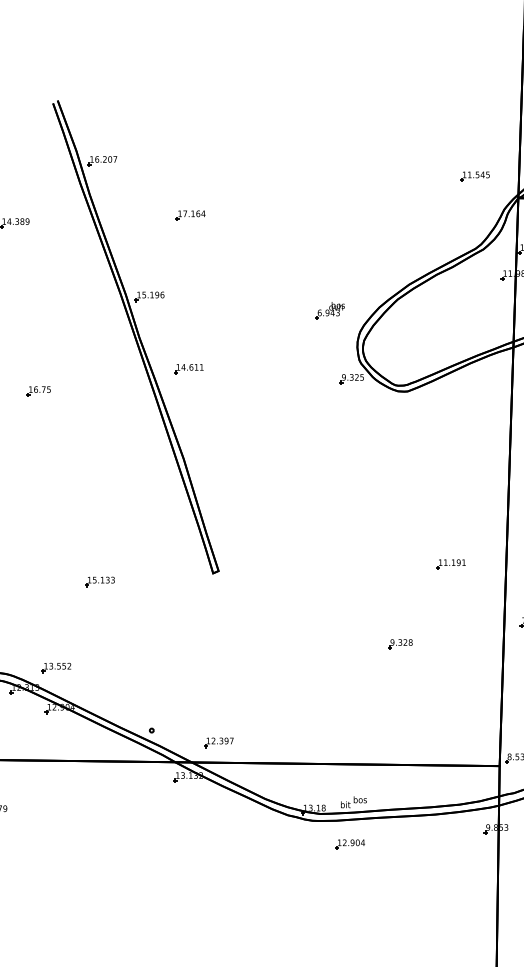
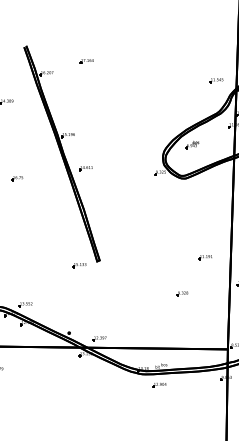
part: (189, 215) -> (86, 61), moved
part: (329, 312) -> (192, 145), moved
part: (99, 582) -> (79, 265), moved

